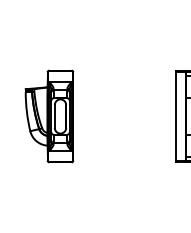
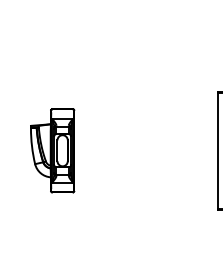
part: (49, 116) -> (52, 150), size x0.7

